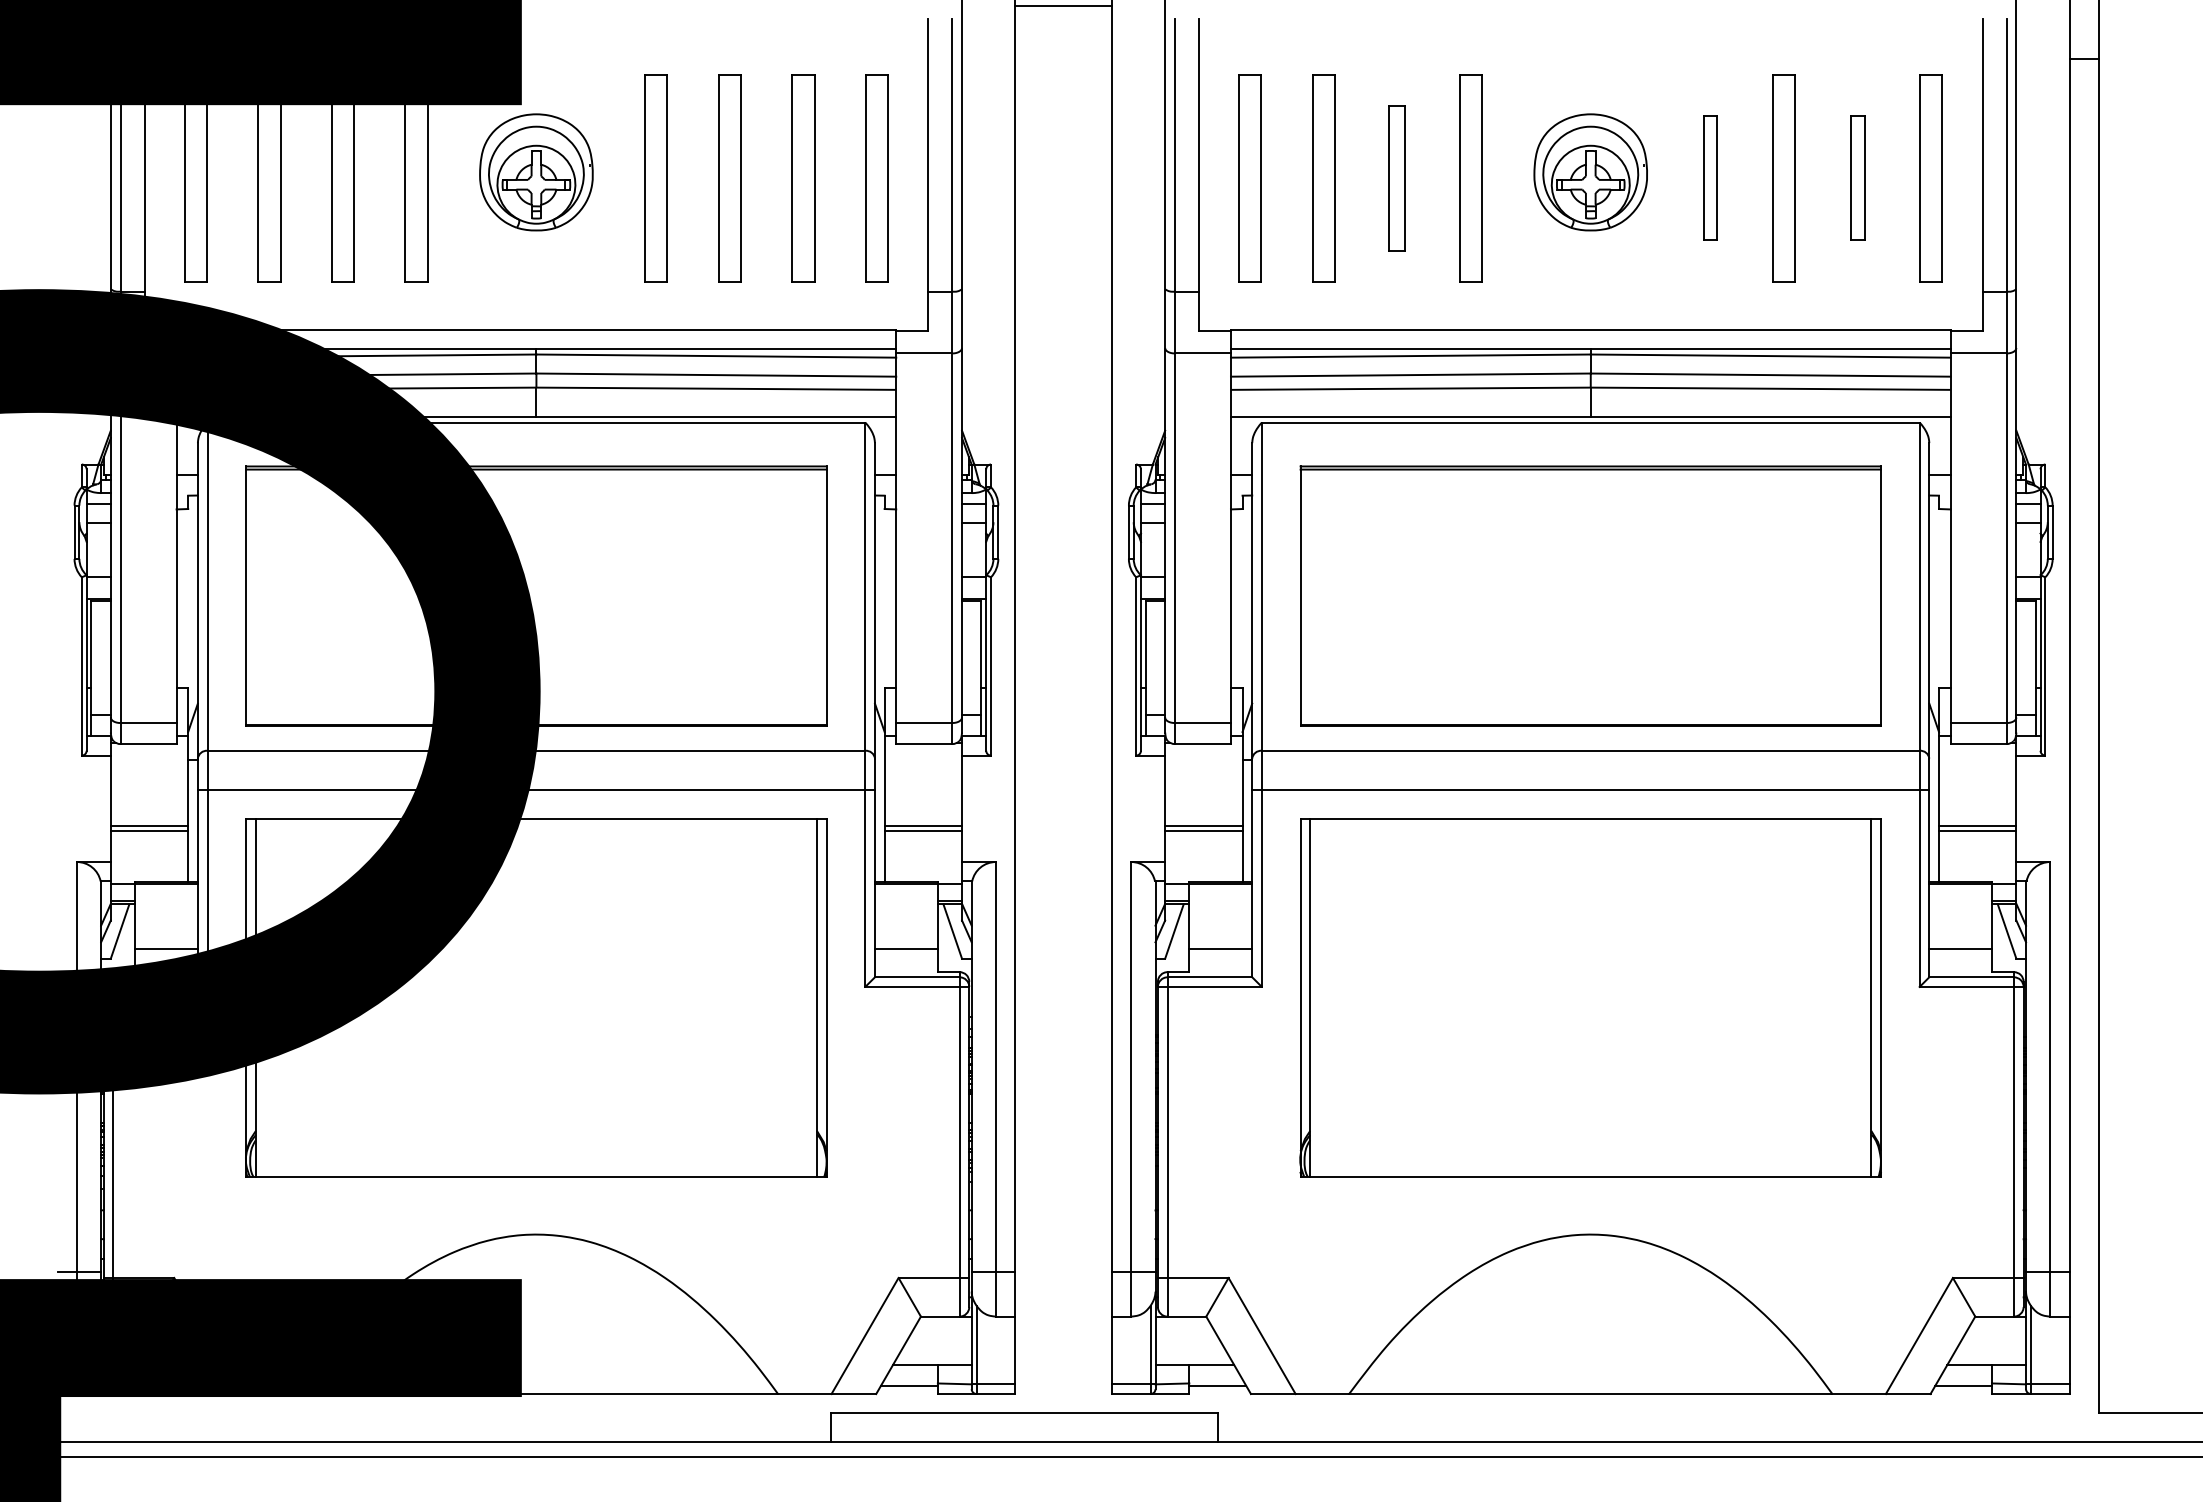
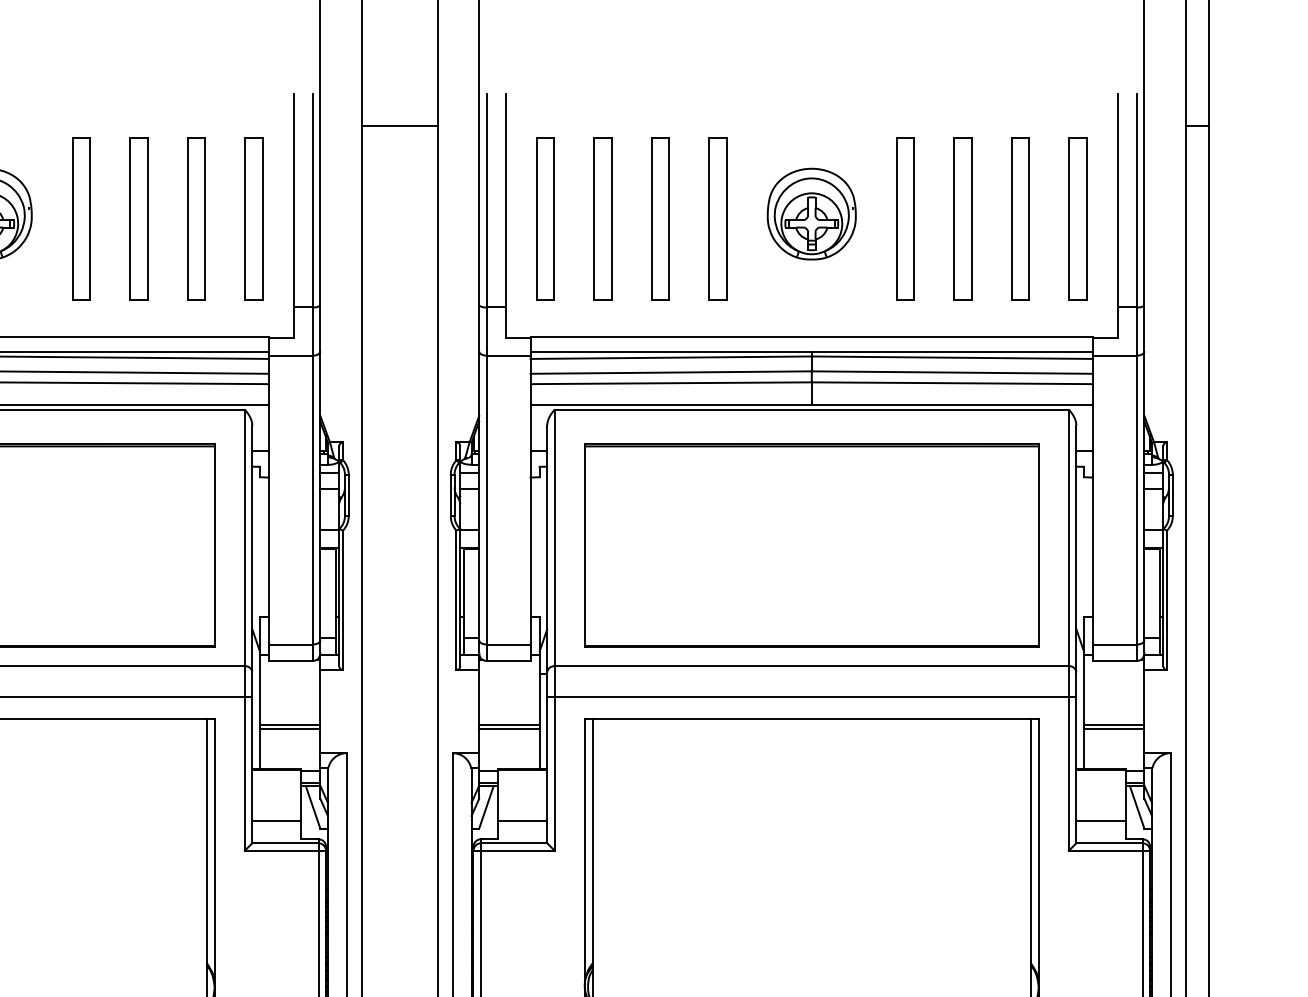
line: (1063, 6) -> (399, 125), moved
part: (1396, 178) -> (659, 218), size x1.43
part: (1710, 178) -> (905, 218), size x1.67
part: (1857, 178) -> (1020, 218), size x1.67

